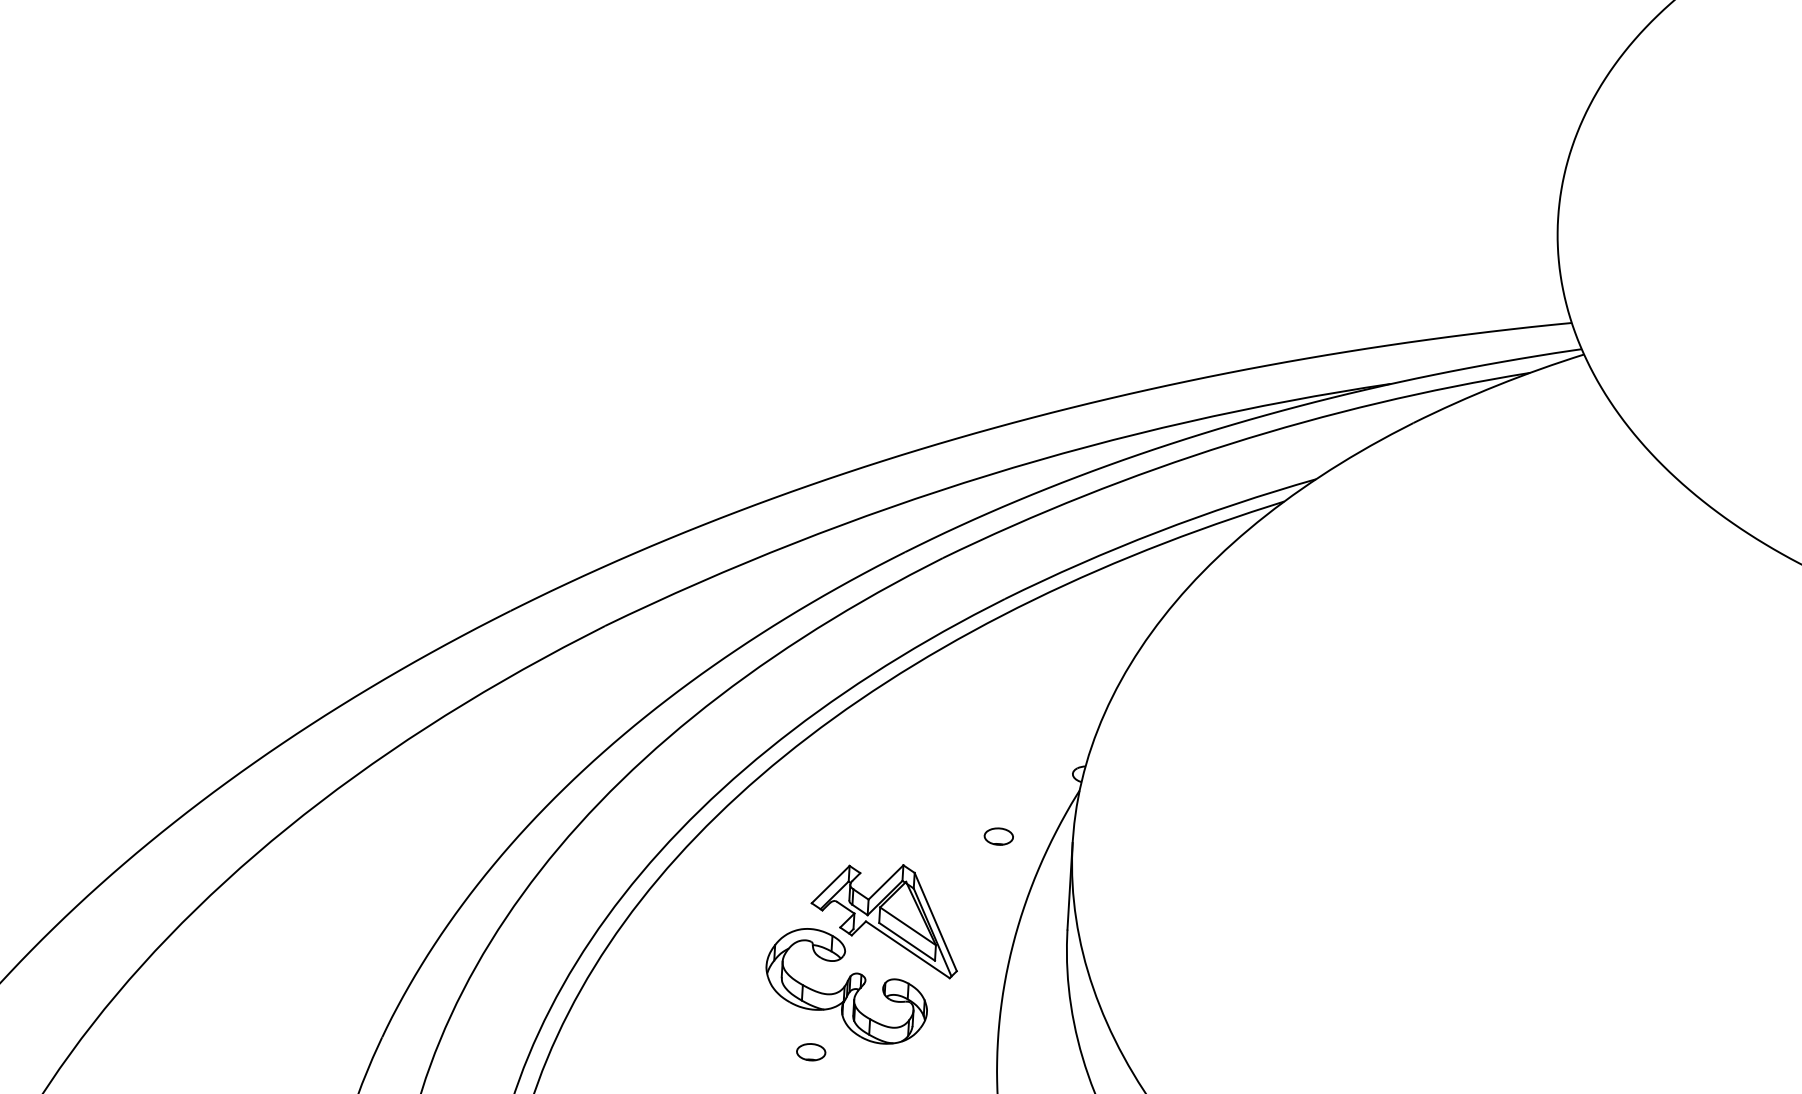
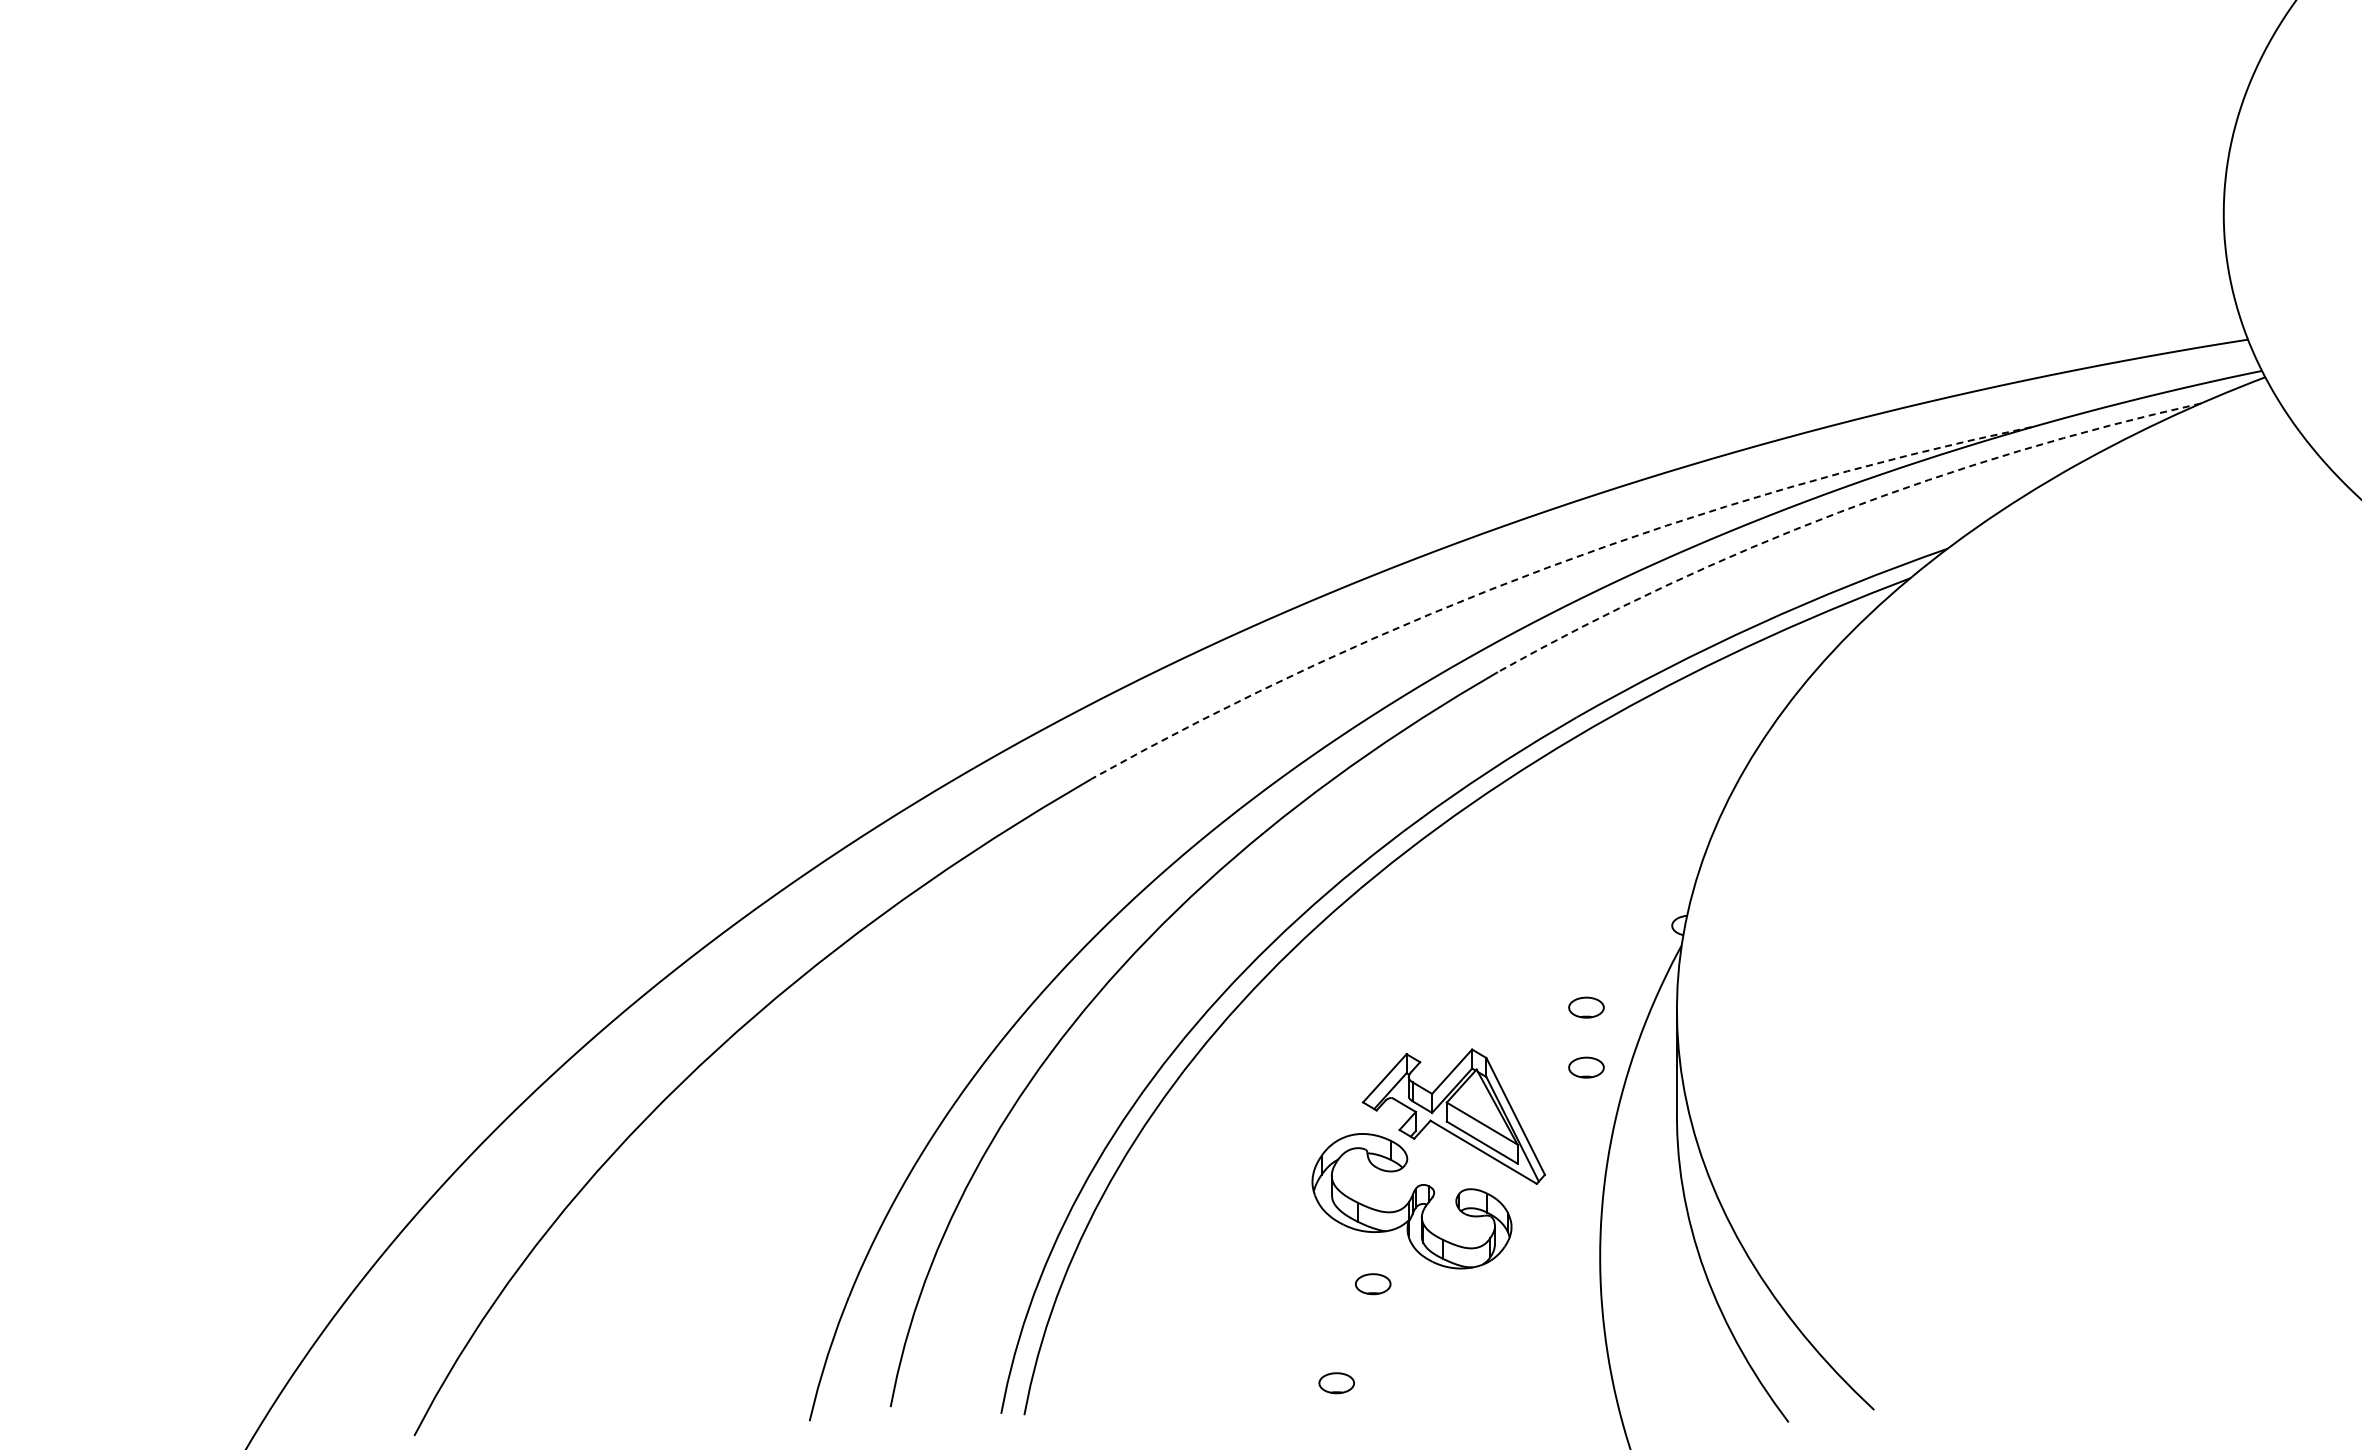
arc: (1229, 444) -> (1839, 512), solid -> dashed
arc: (988, 475) -> (1547, 567), solid -> dashed
part: (995, 885) -> (1586, 1067), added

